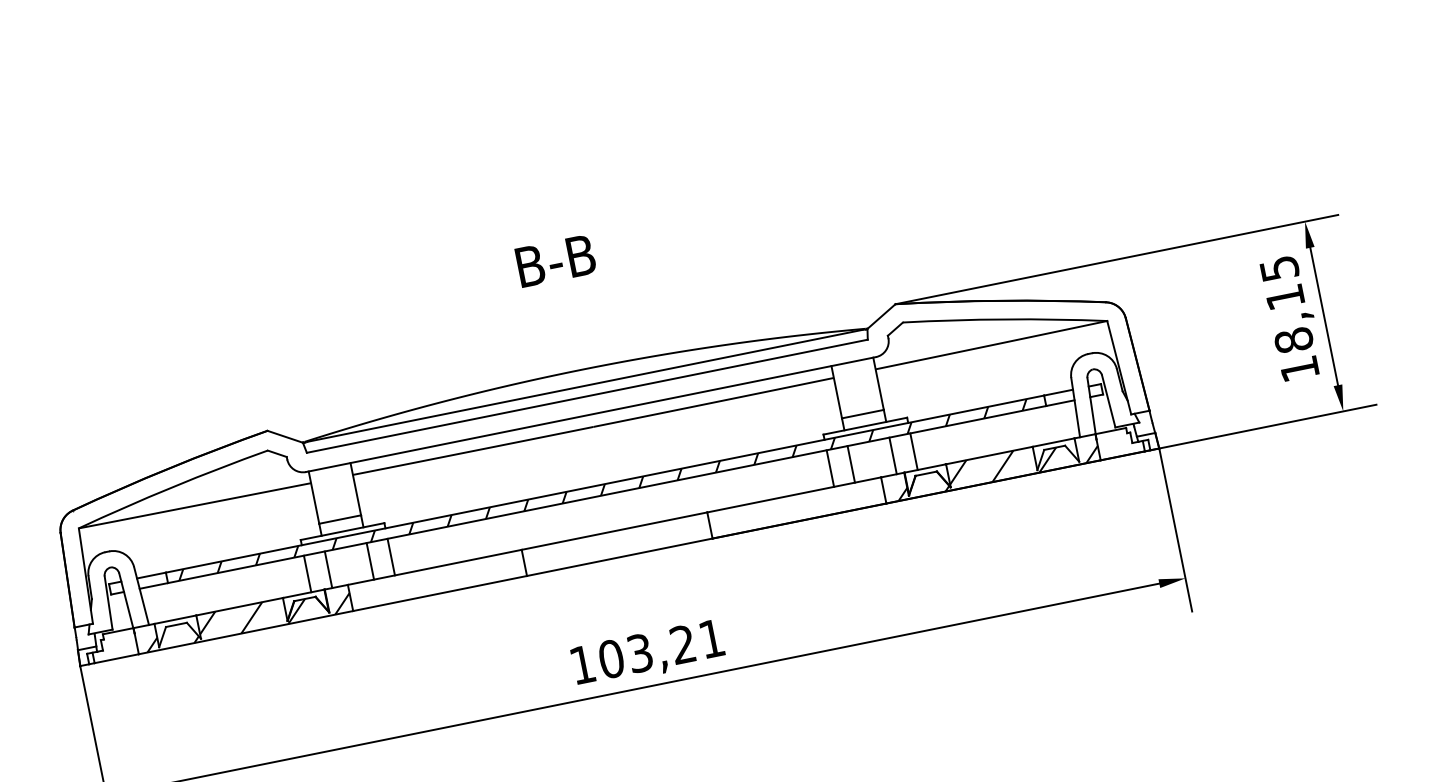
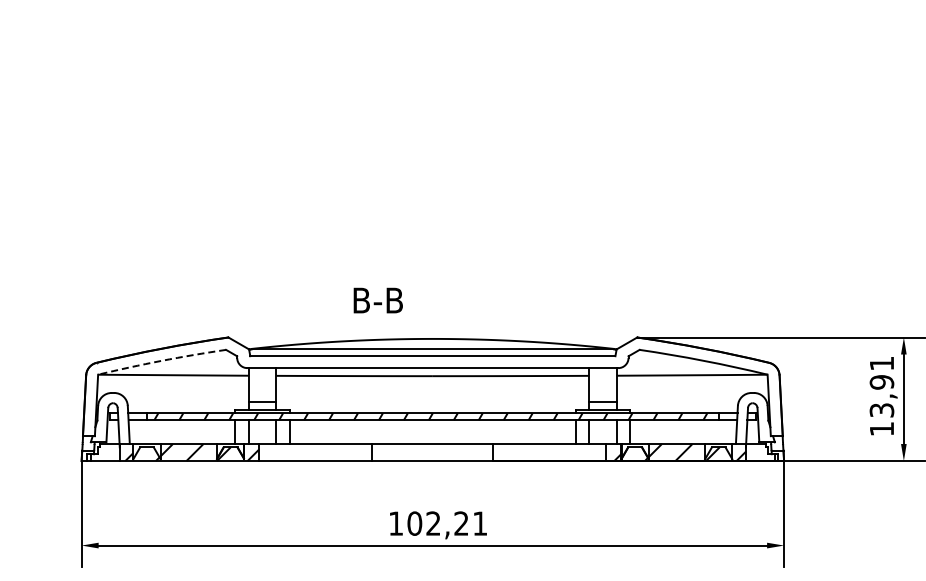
text: (554, 261) -> (377, 300), moved
text: (1285, 303) -> (881, 386), 18,15 -> 13,91
arc: (171, 486) -> (161, 360), solid -> dashed
text: (640, 653) -> (433, 523), 103,21 -> 102,21

